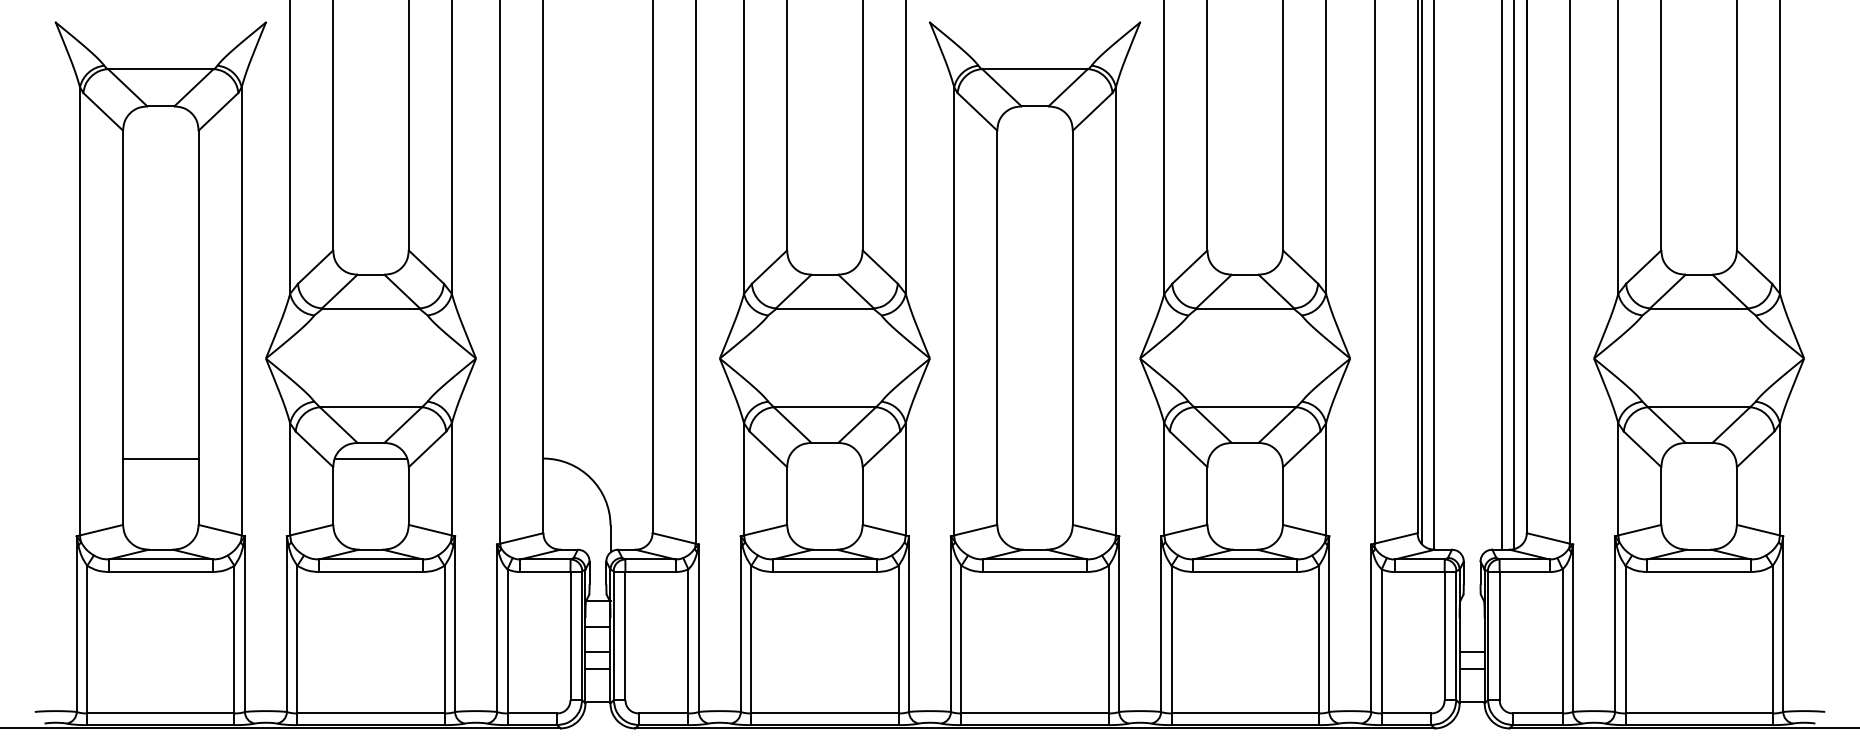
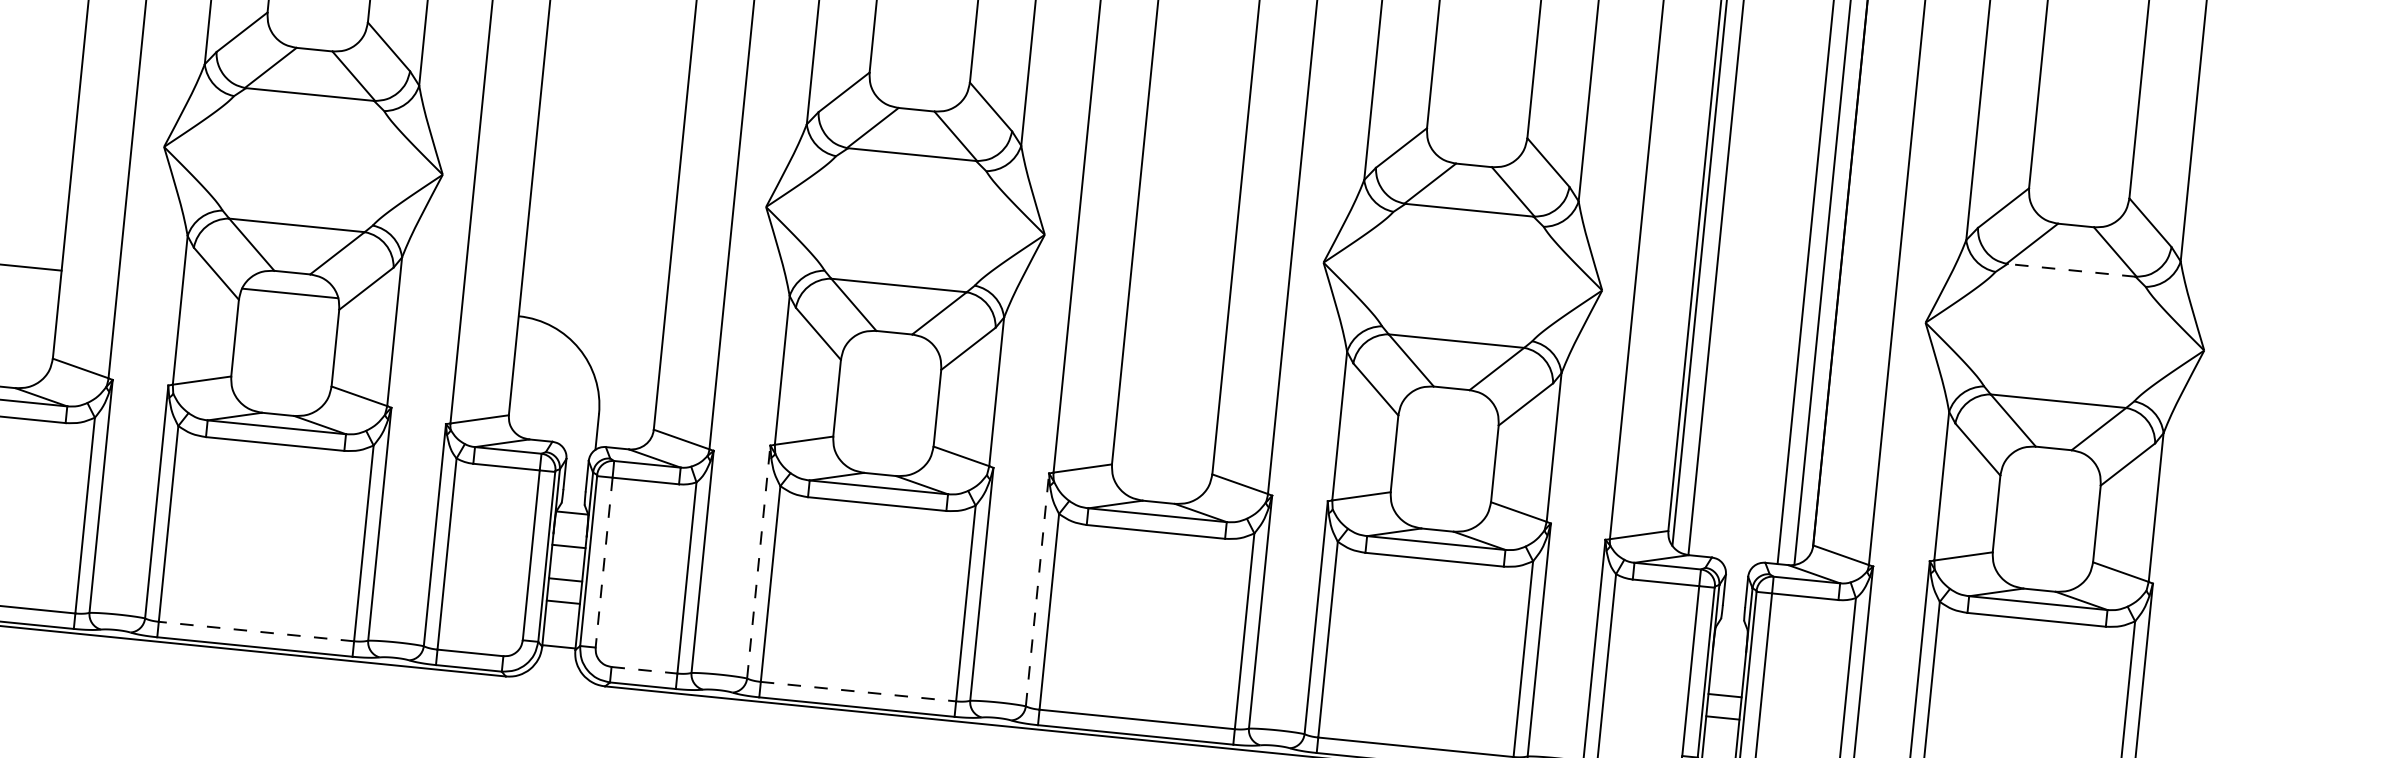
line: (1698, 308) -> (2070, 270), solid -> dashed
line: (740, 624) -> (758, 562), solid -> dashed
line: (950, 624) -> (1036, 590), solid -> dashed
line: (625, 636) -> (604, 563), solid -> dashed
line: (371, 713) -> (257, 631), solid -> dashed
line: (663, 713) -> (644, 670), solid -> dashed
line: (824, 713) -> (857, 691), solid -> dashed

